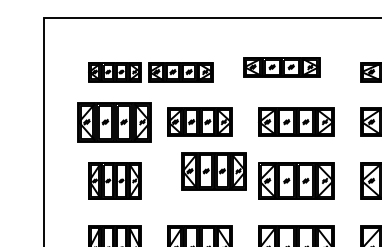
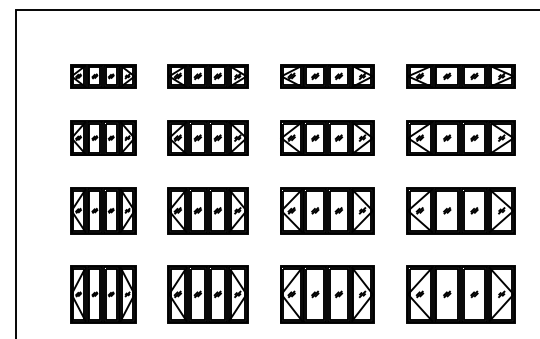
part: (282, 67) -> (327, 76), moved
part: (180, 72) -> (207, 76), moved
part: (115, 121) -> (103, 137), size x0.71
part: (213, 170) -> (207, 210), moved

